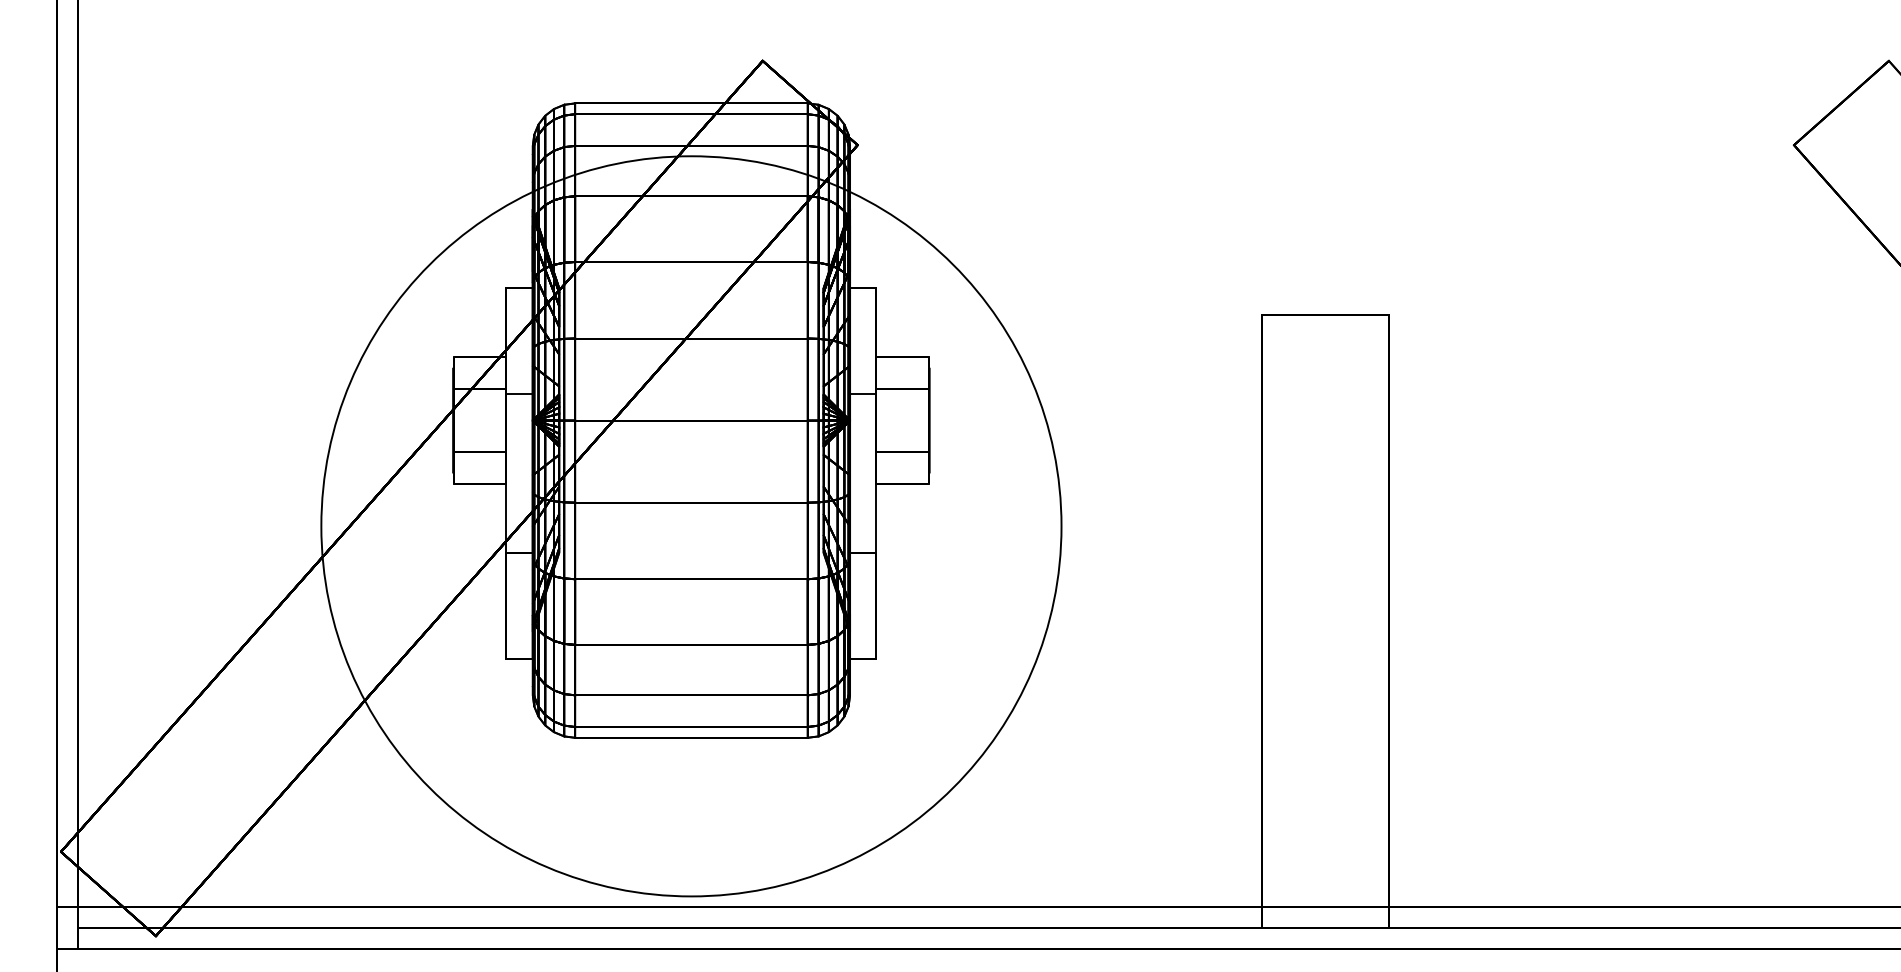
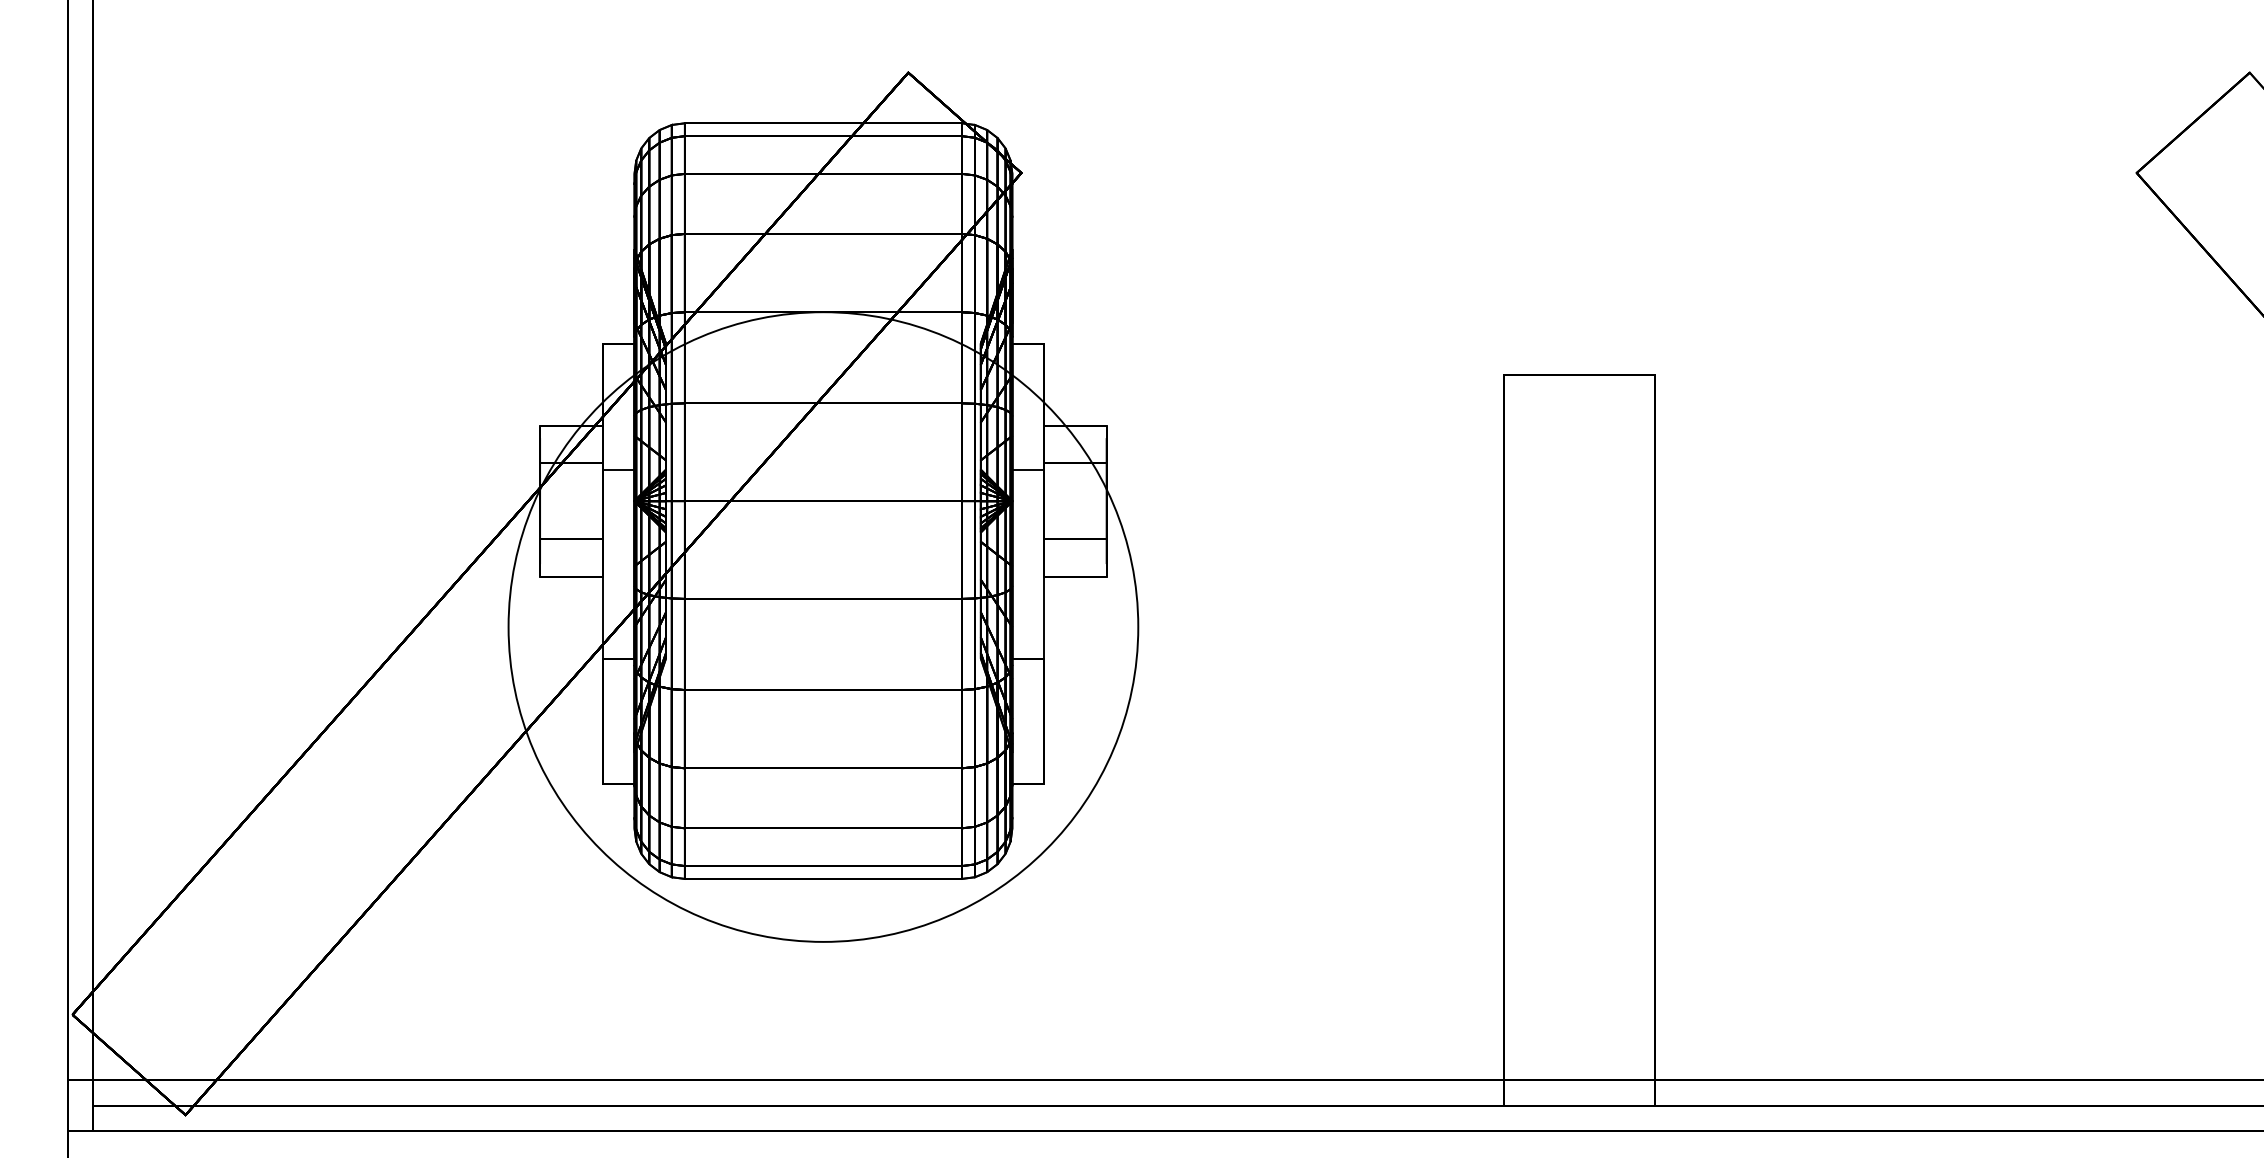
circle: (691, 526) -> (823, 627), size x0.71

